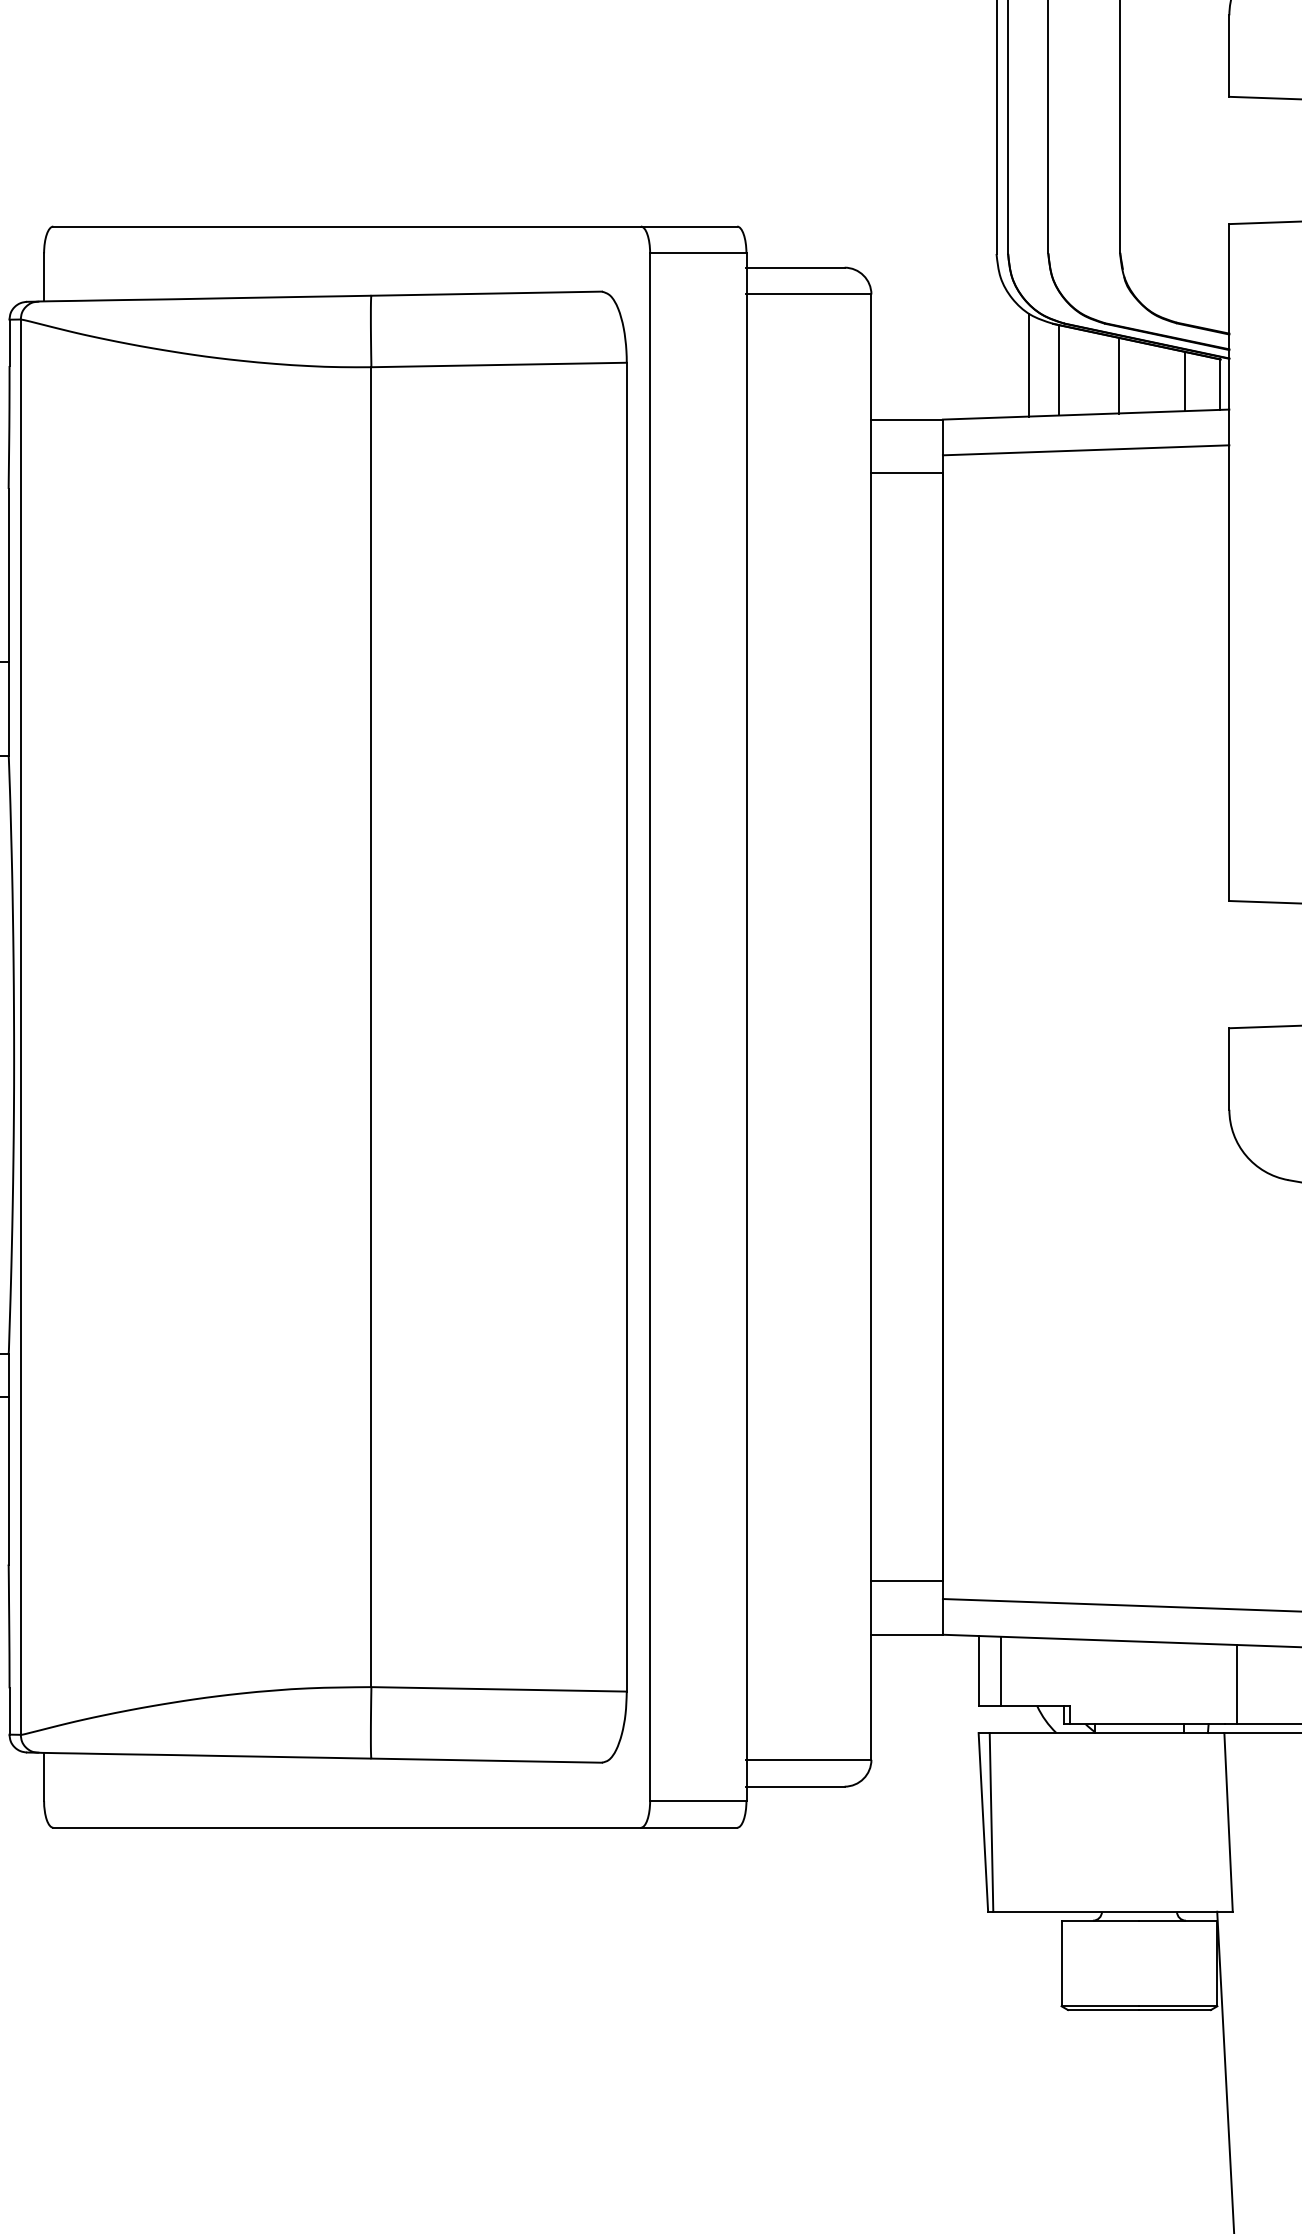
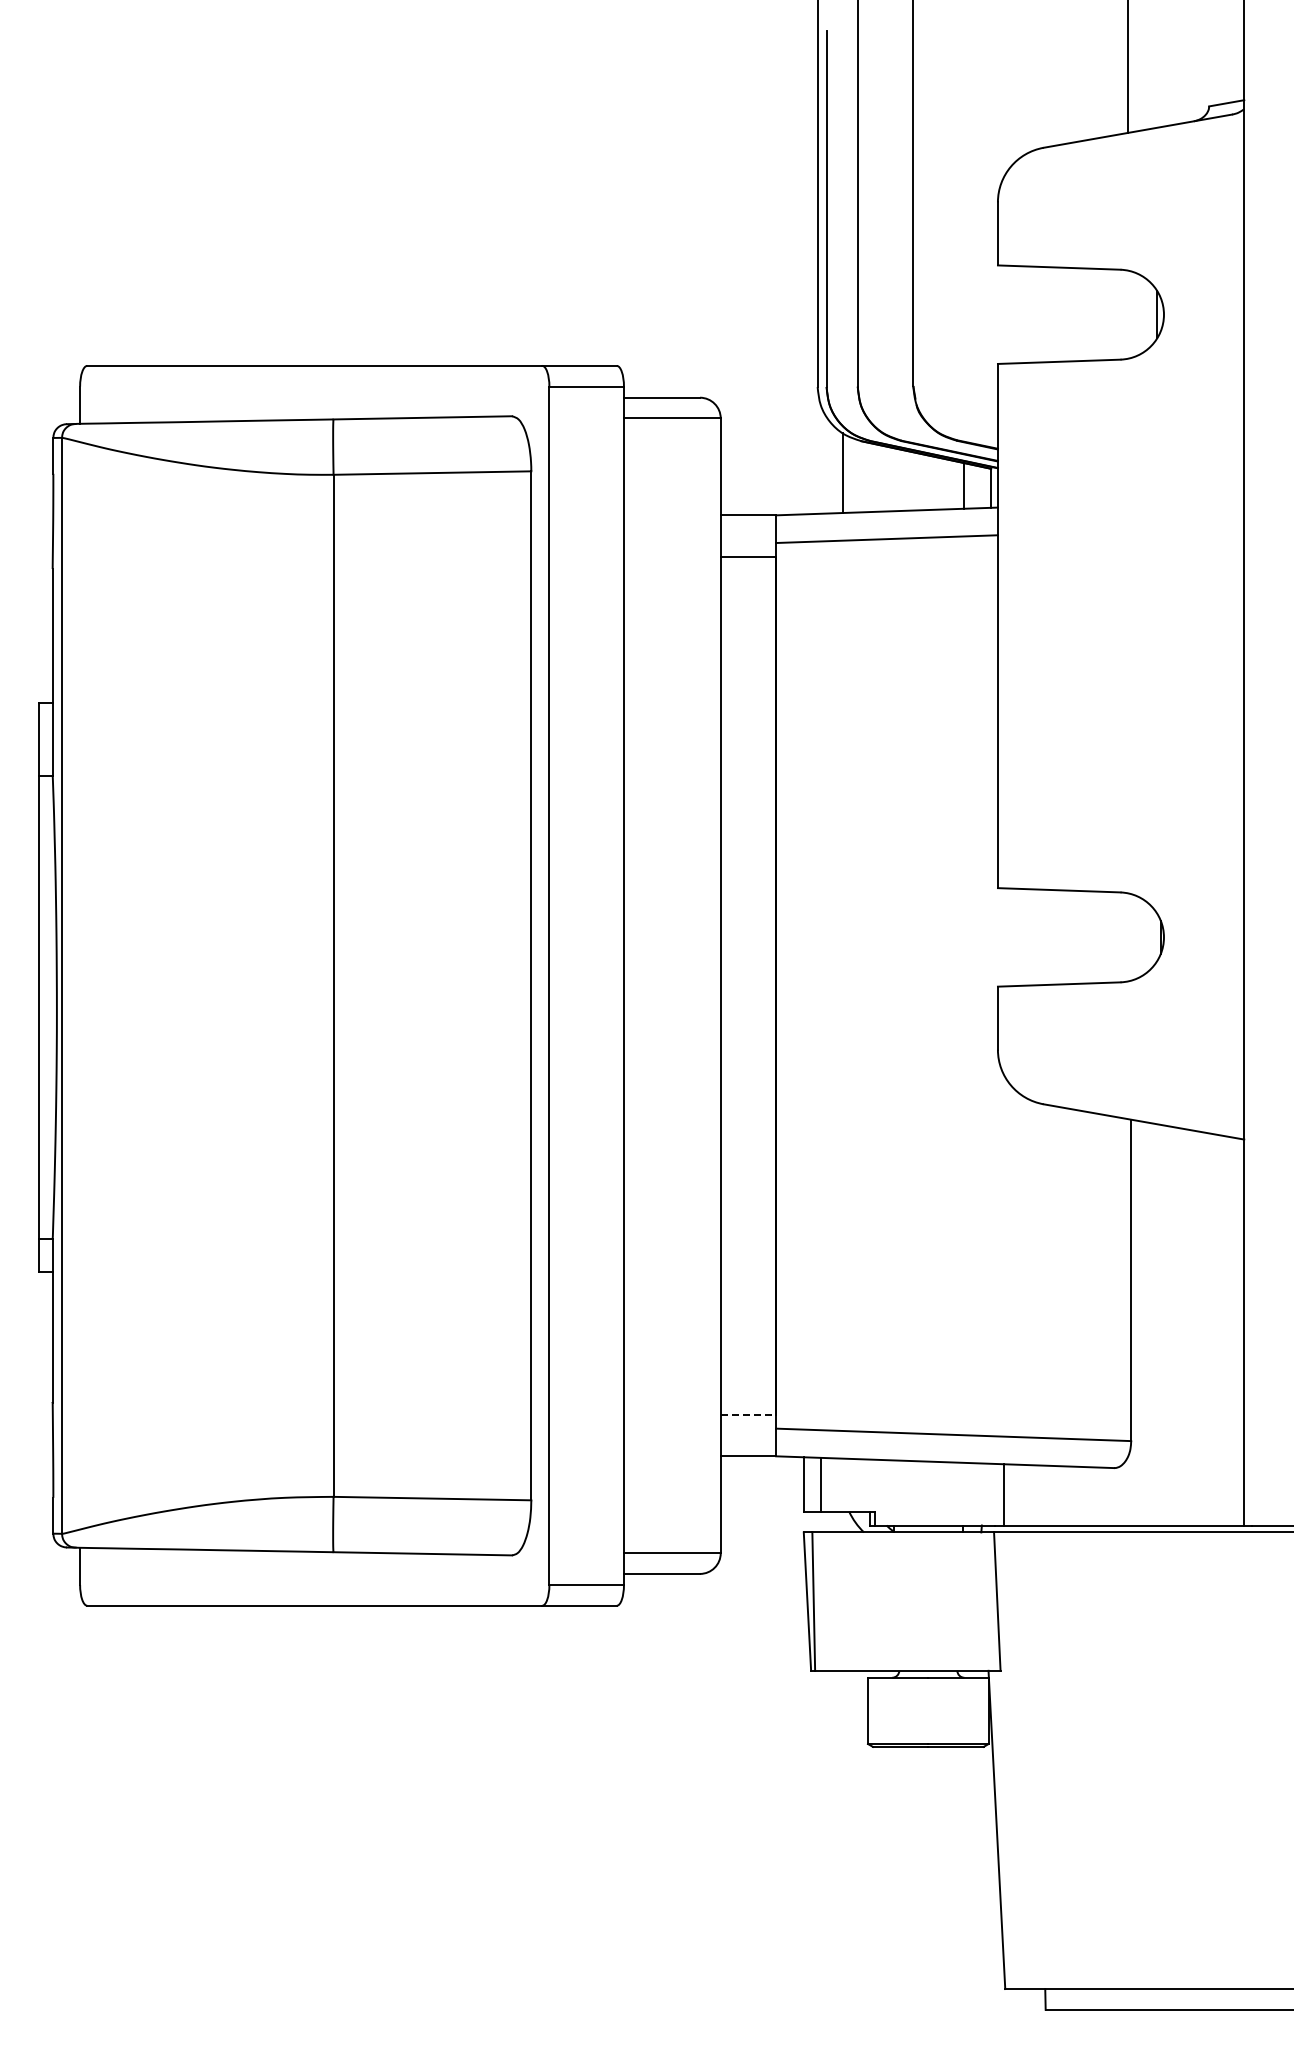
line: (1058, 370) -> (865, 477), removed
line: (1119, 375) -> (912, 481), removed
line: (907, 1580) -> (748, 1414), solid -> dashed

